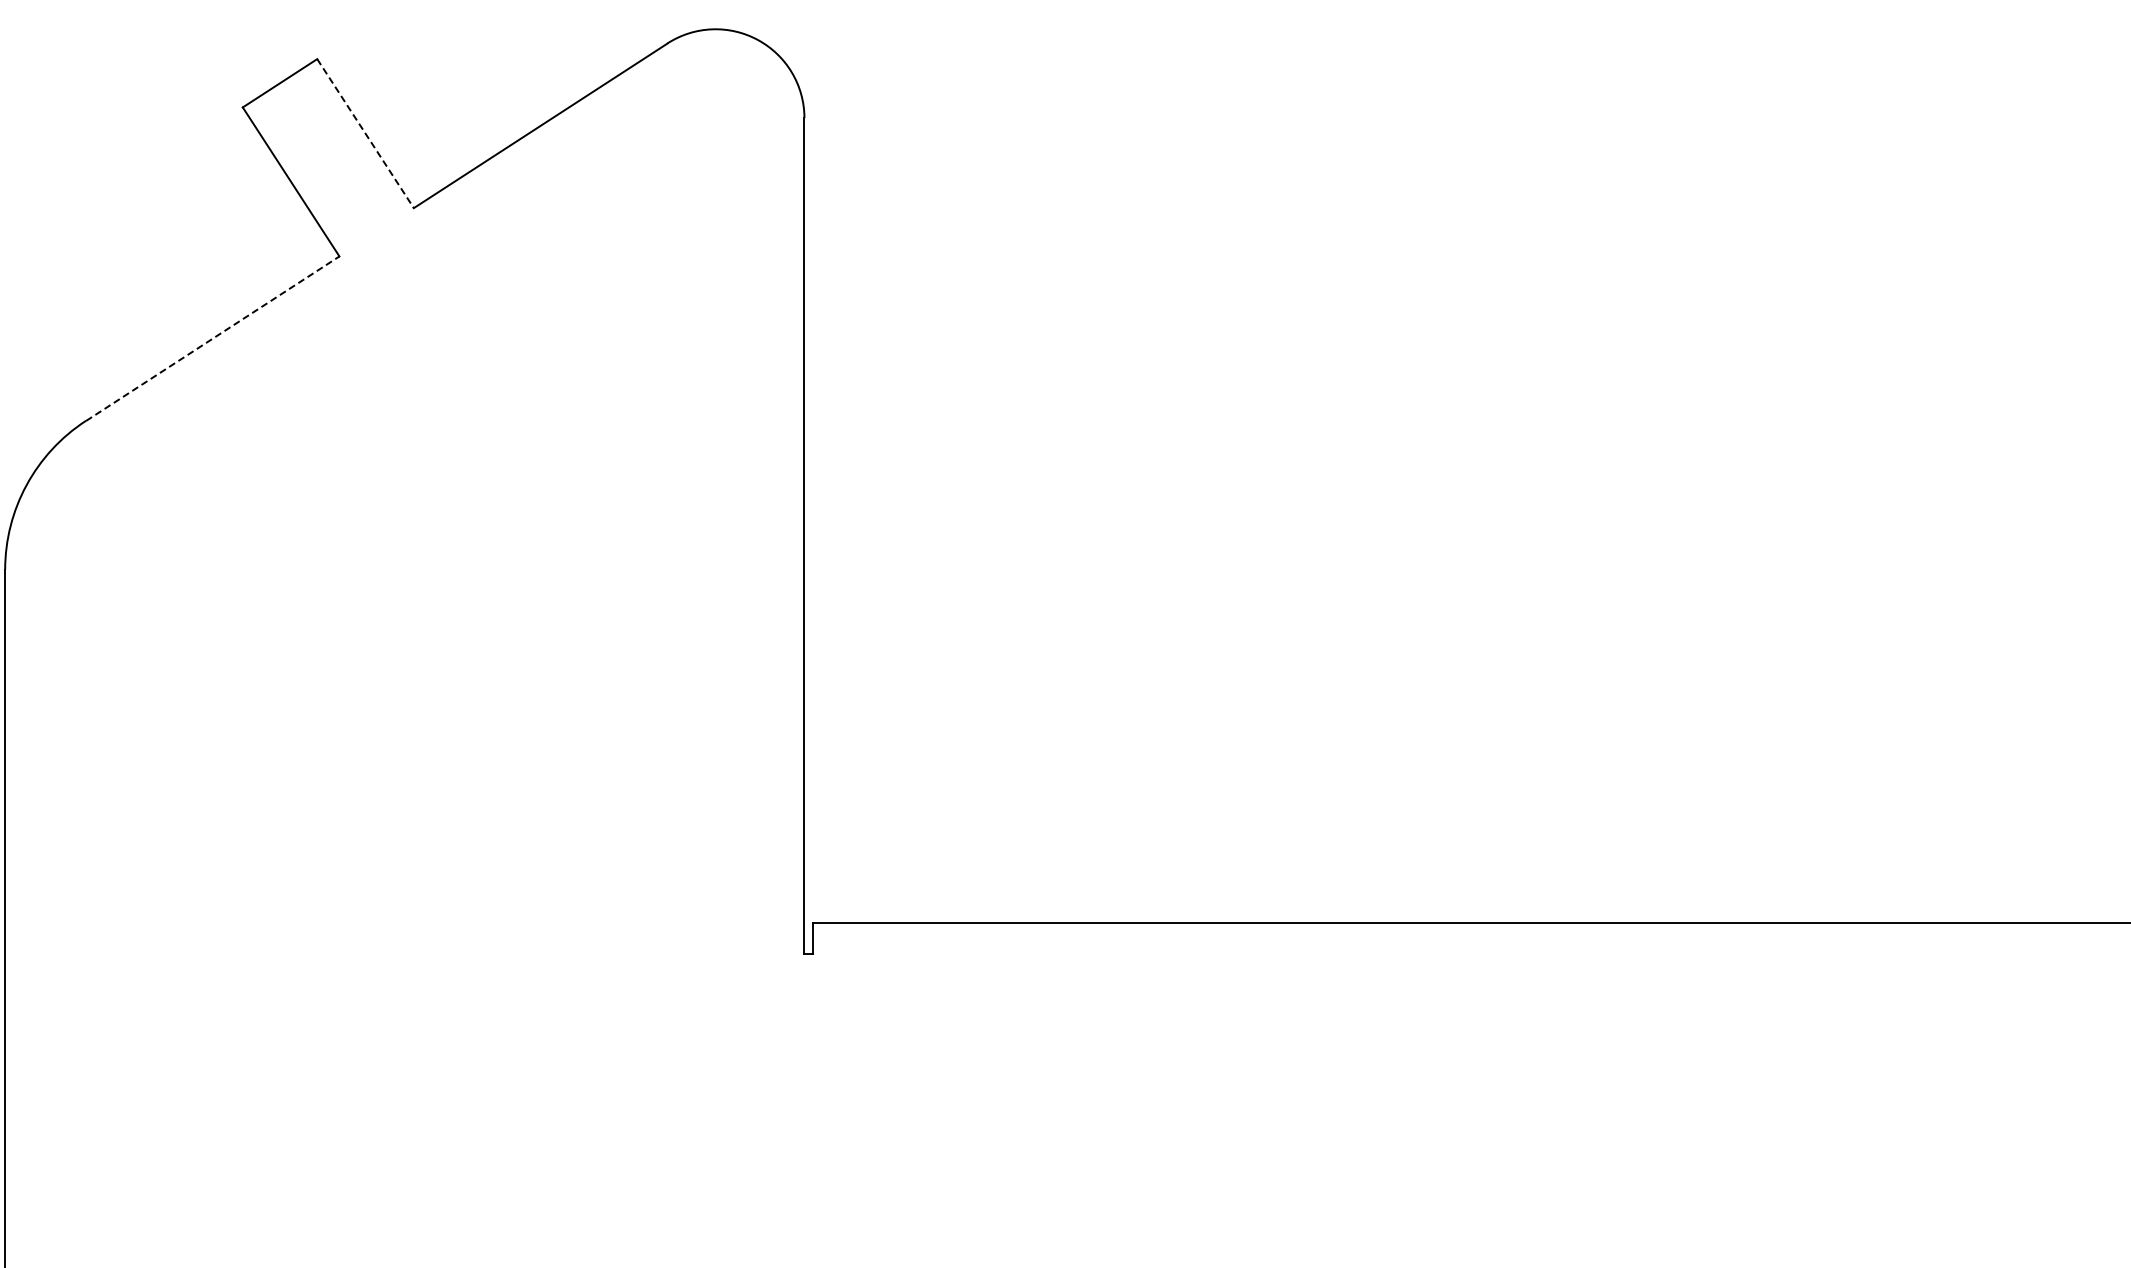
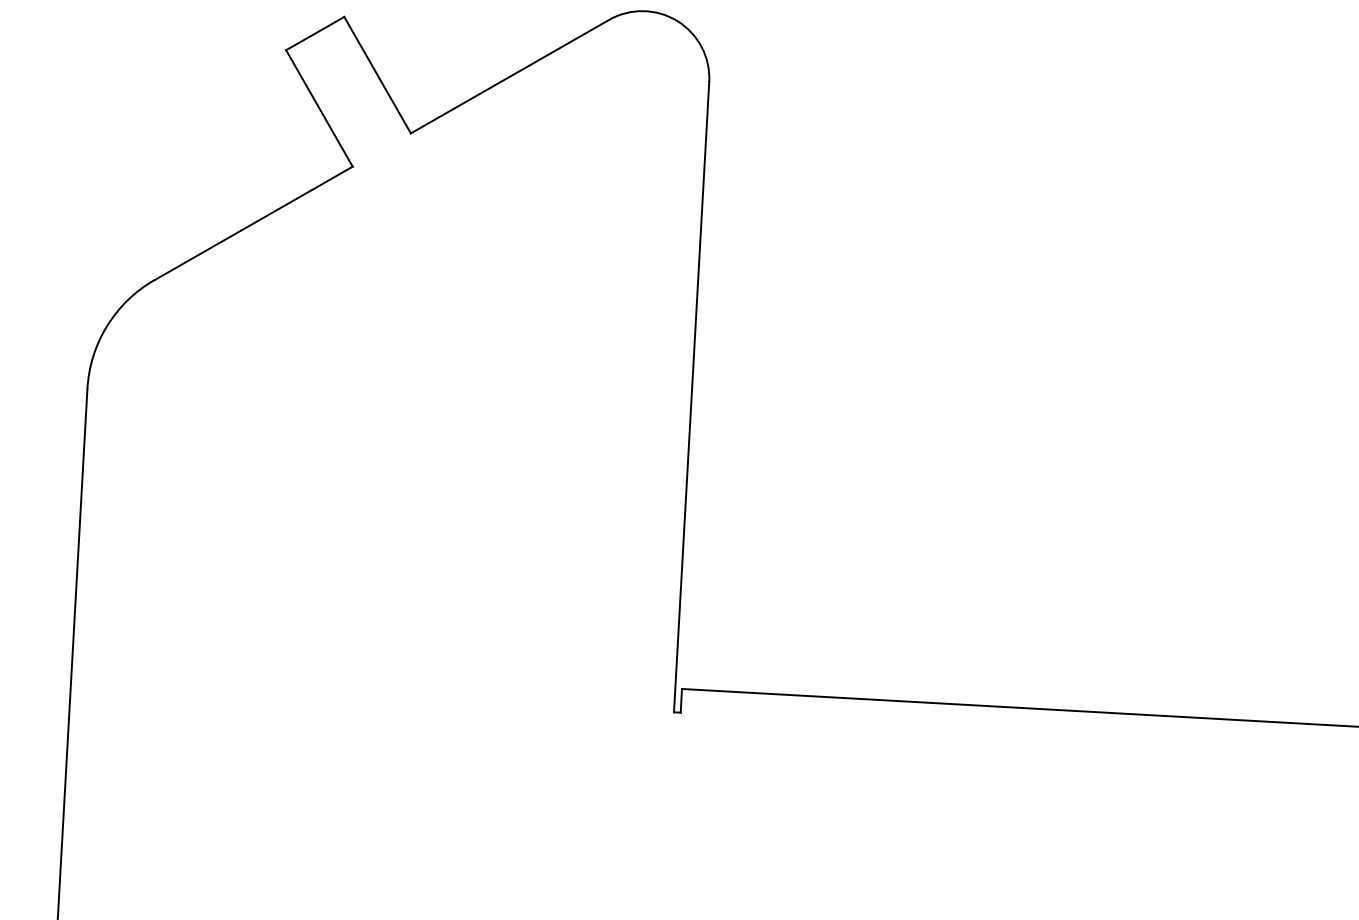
line: (365, 133) -> (377, 75), dashed -> solid
line: (213, 338) -> (254, 223), dashed -> solid

